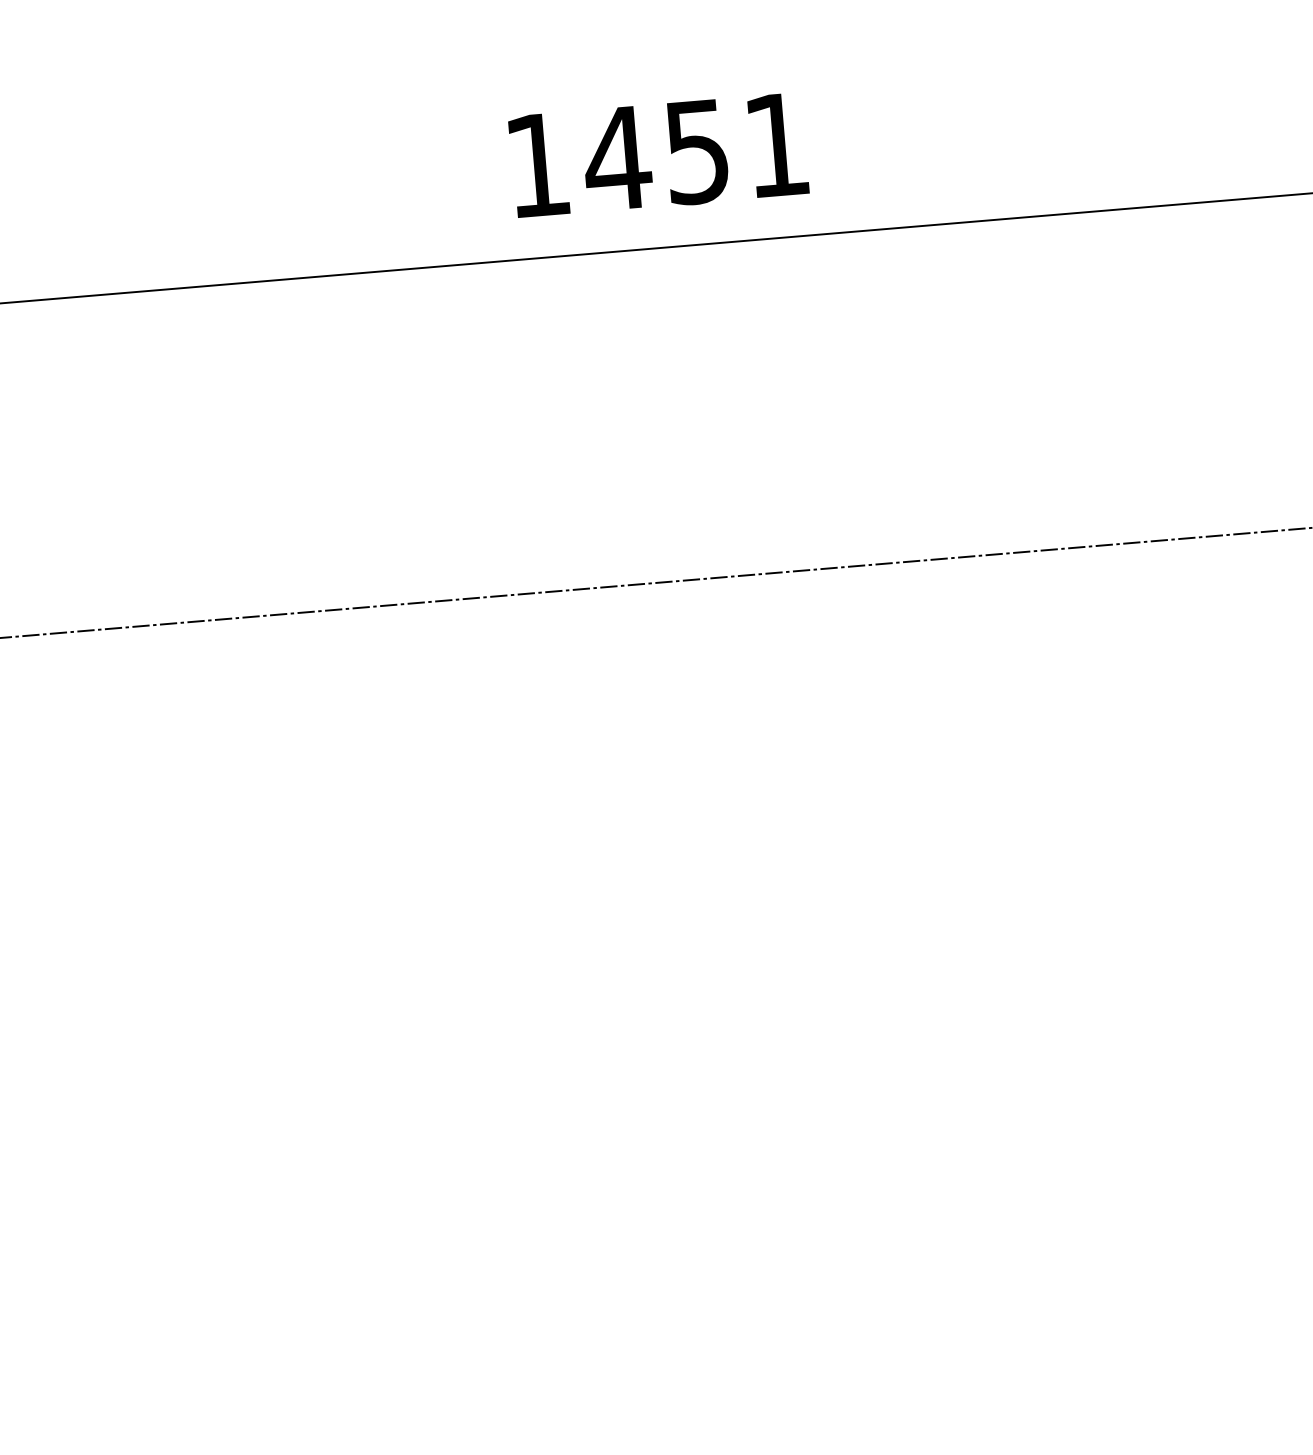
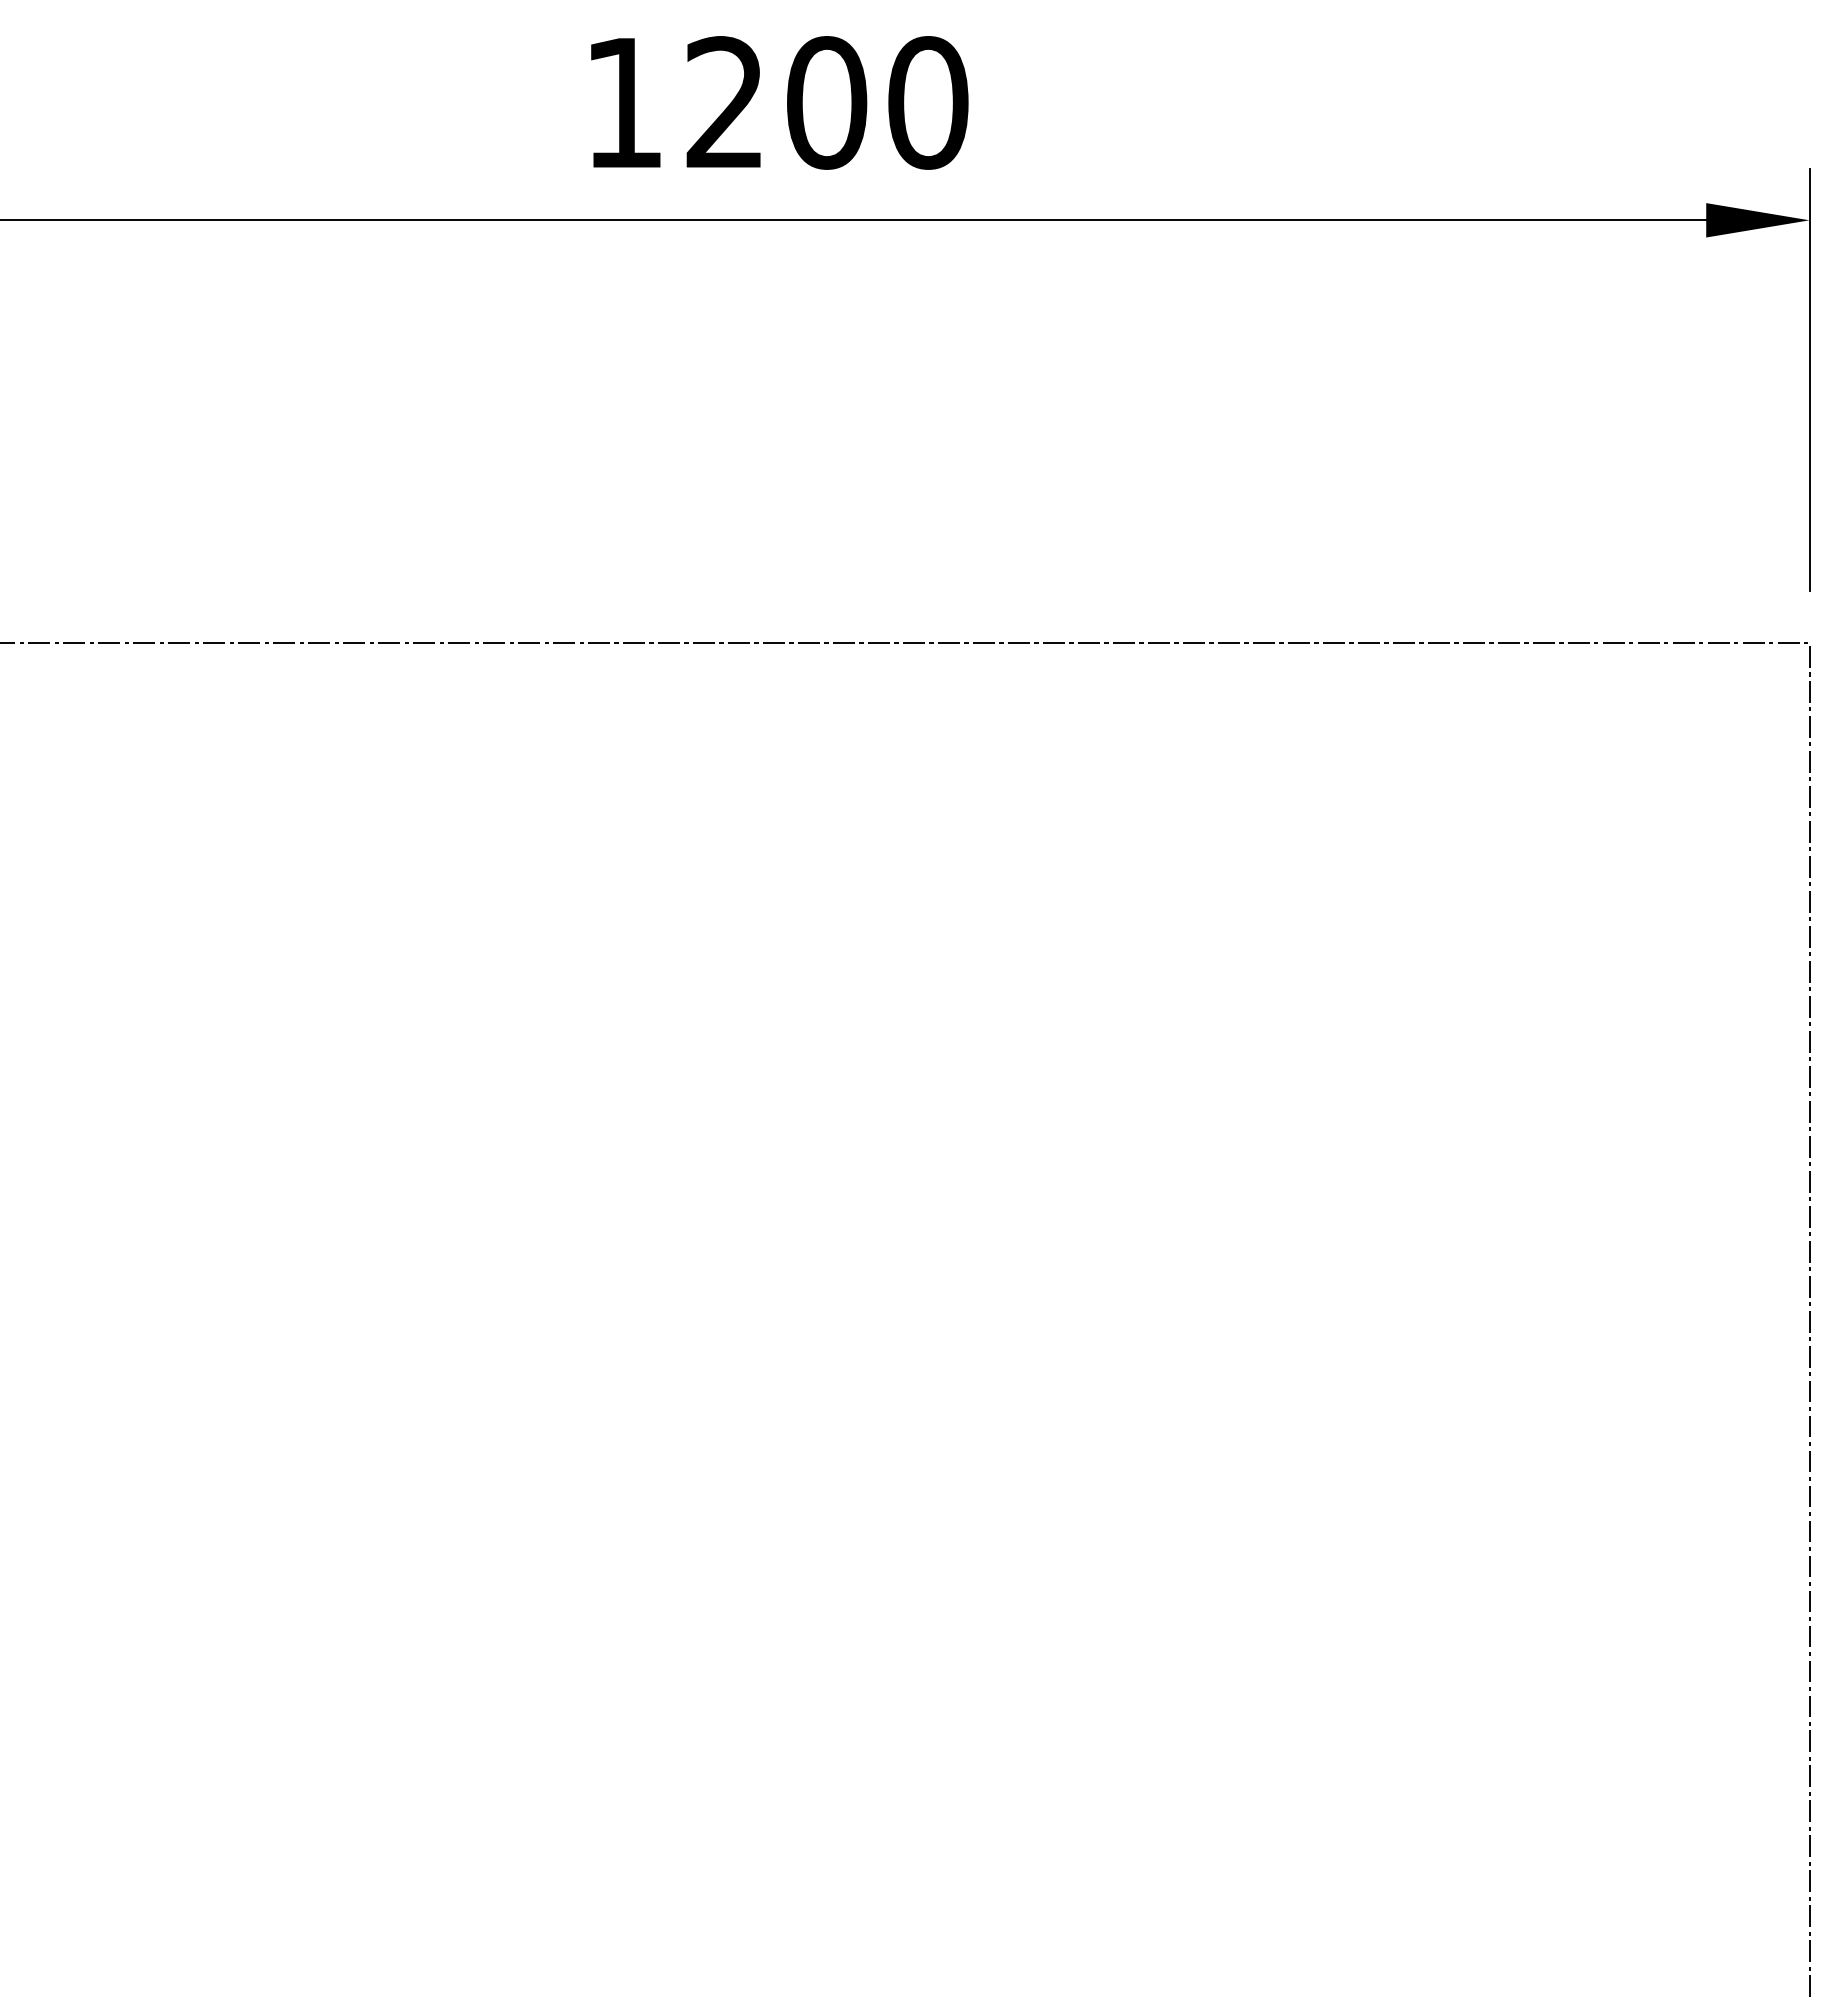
text: (696, 151) -> (825, 102), 1451 -> 1200

